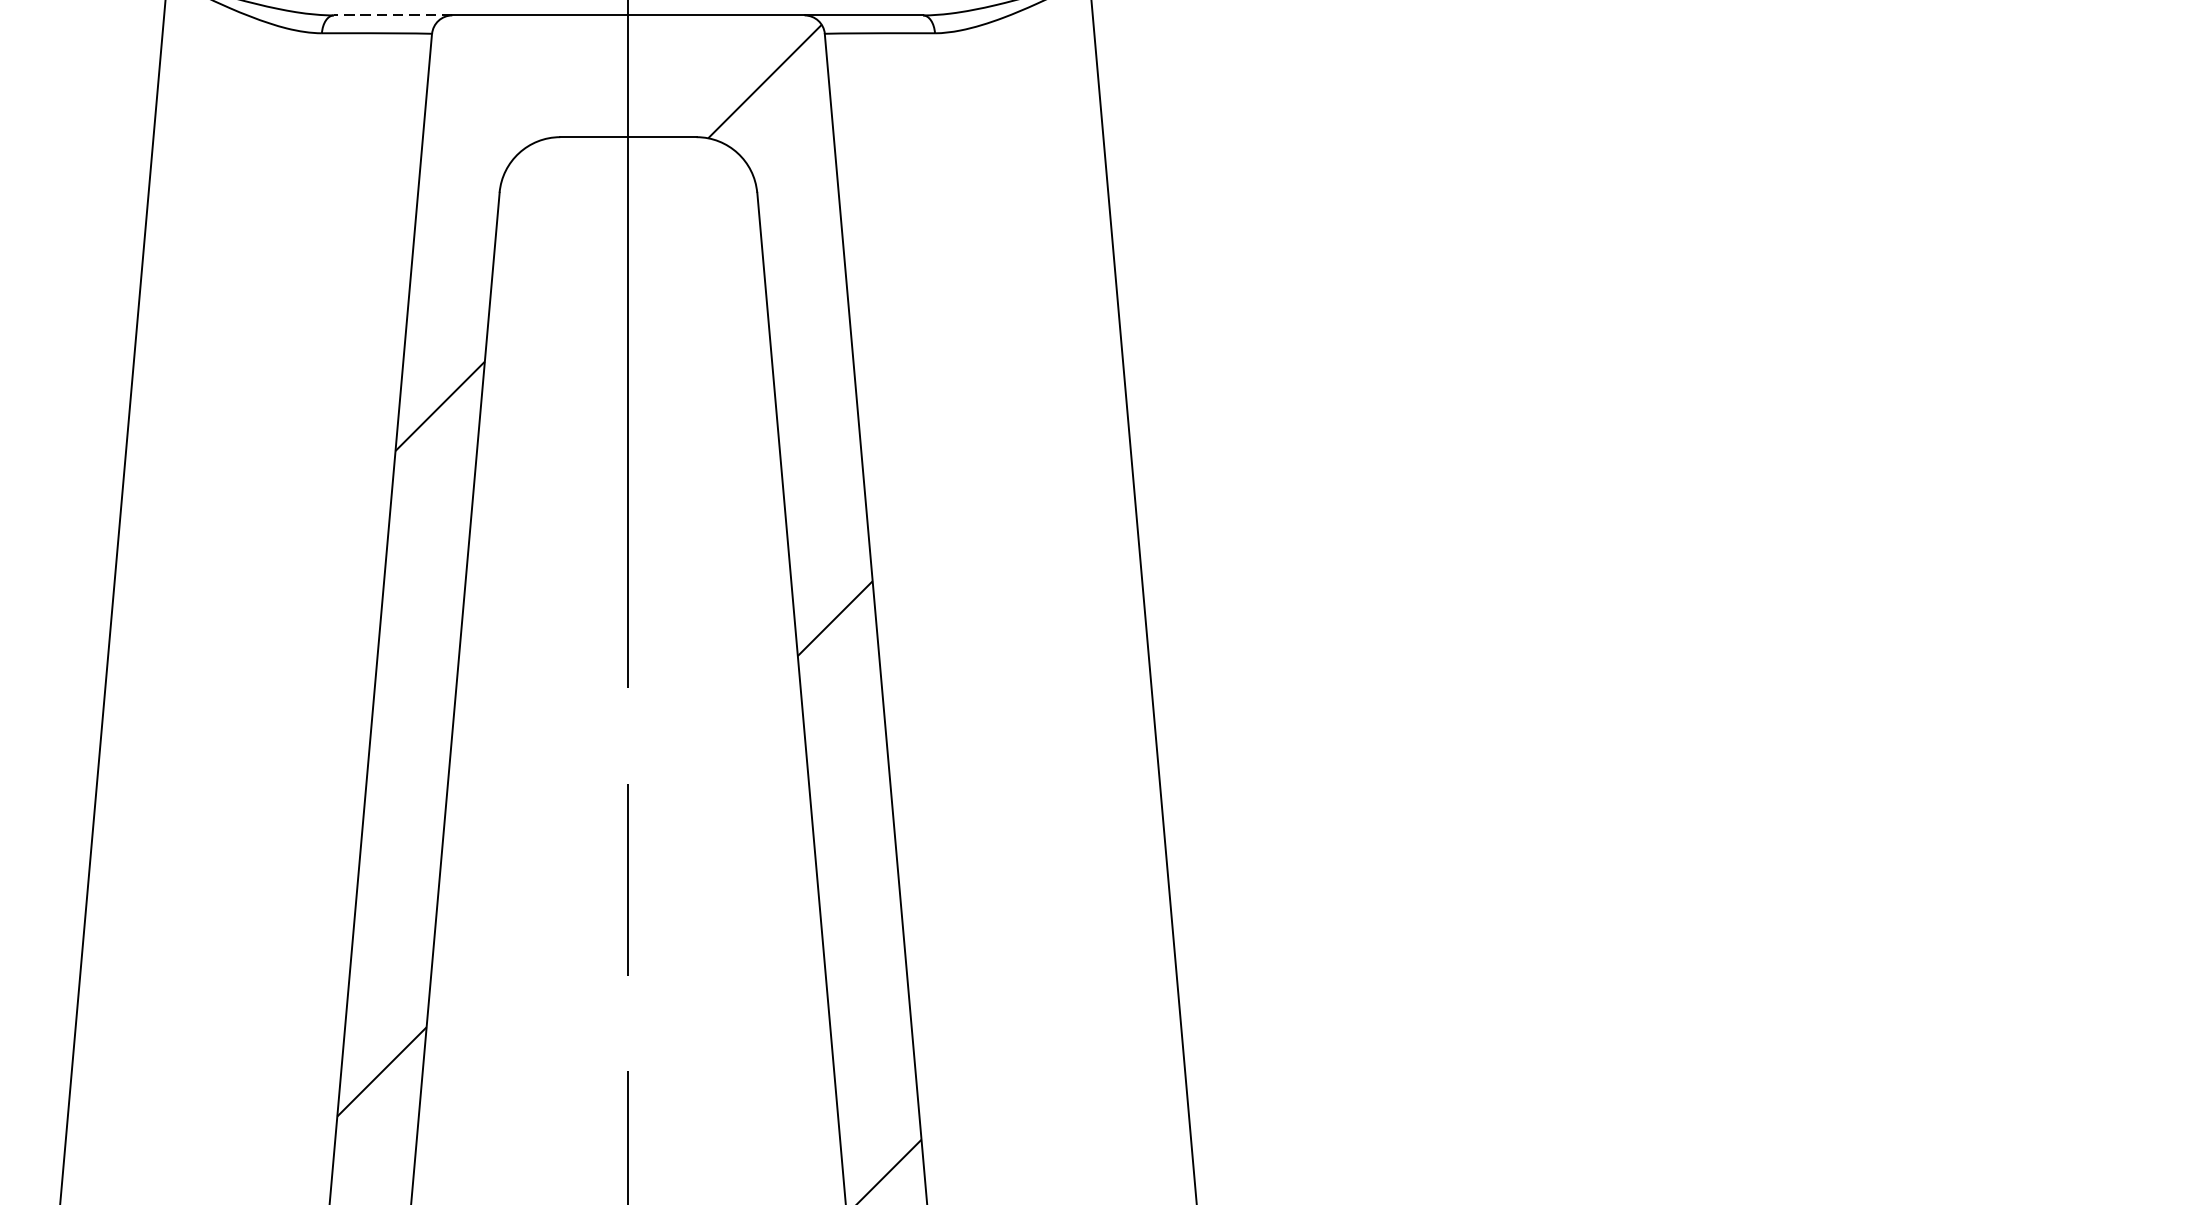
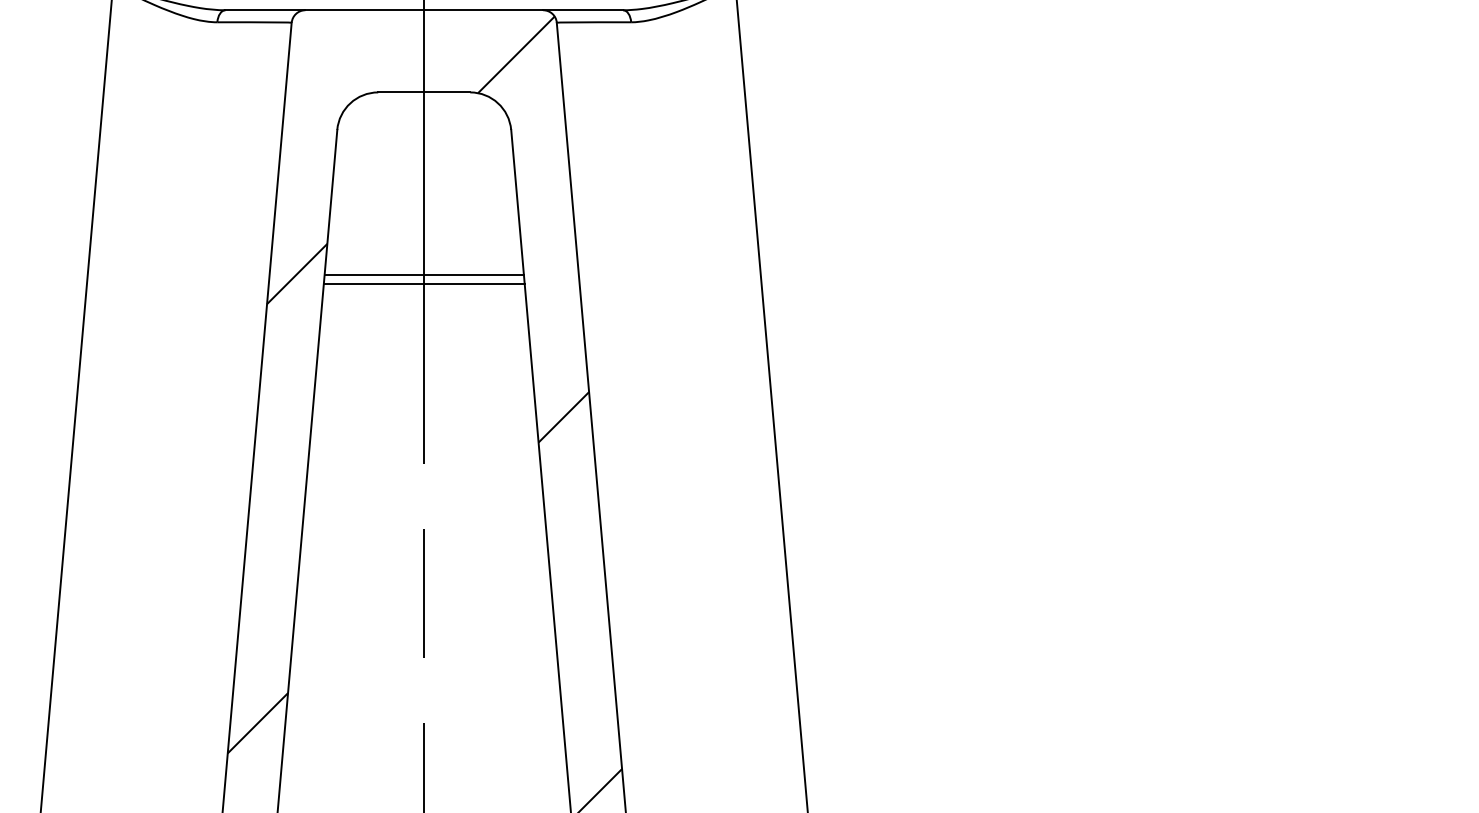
line: (393, 15) -> (265, 10), dashed -> solid
line: (627, 408) -> (423, 275), added
line: (627, 421) -> (423, 284), added

